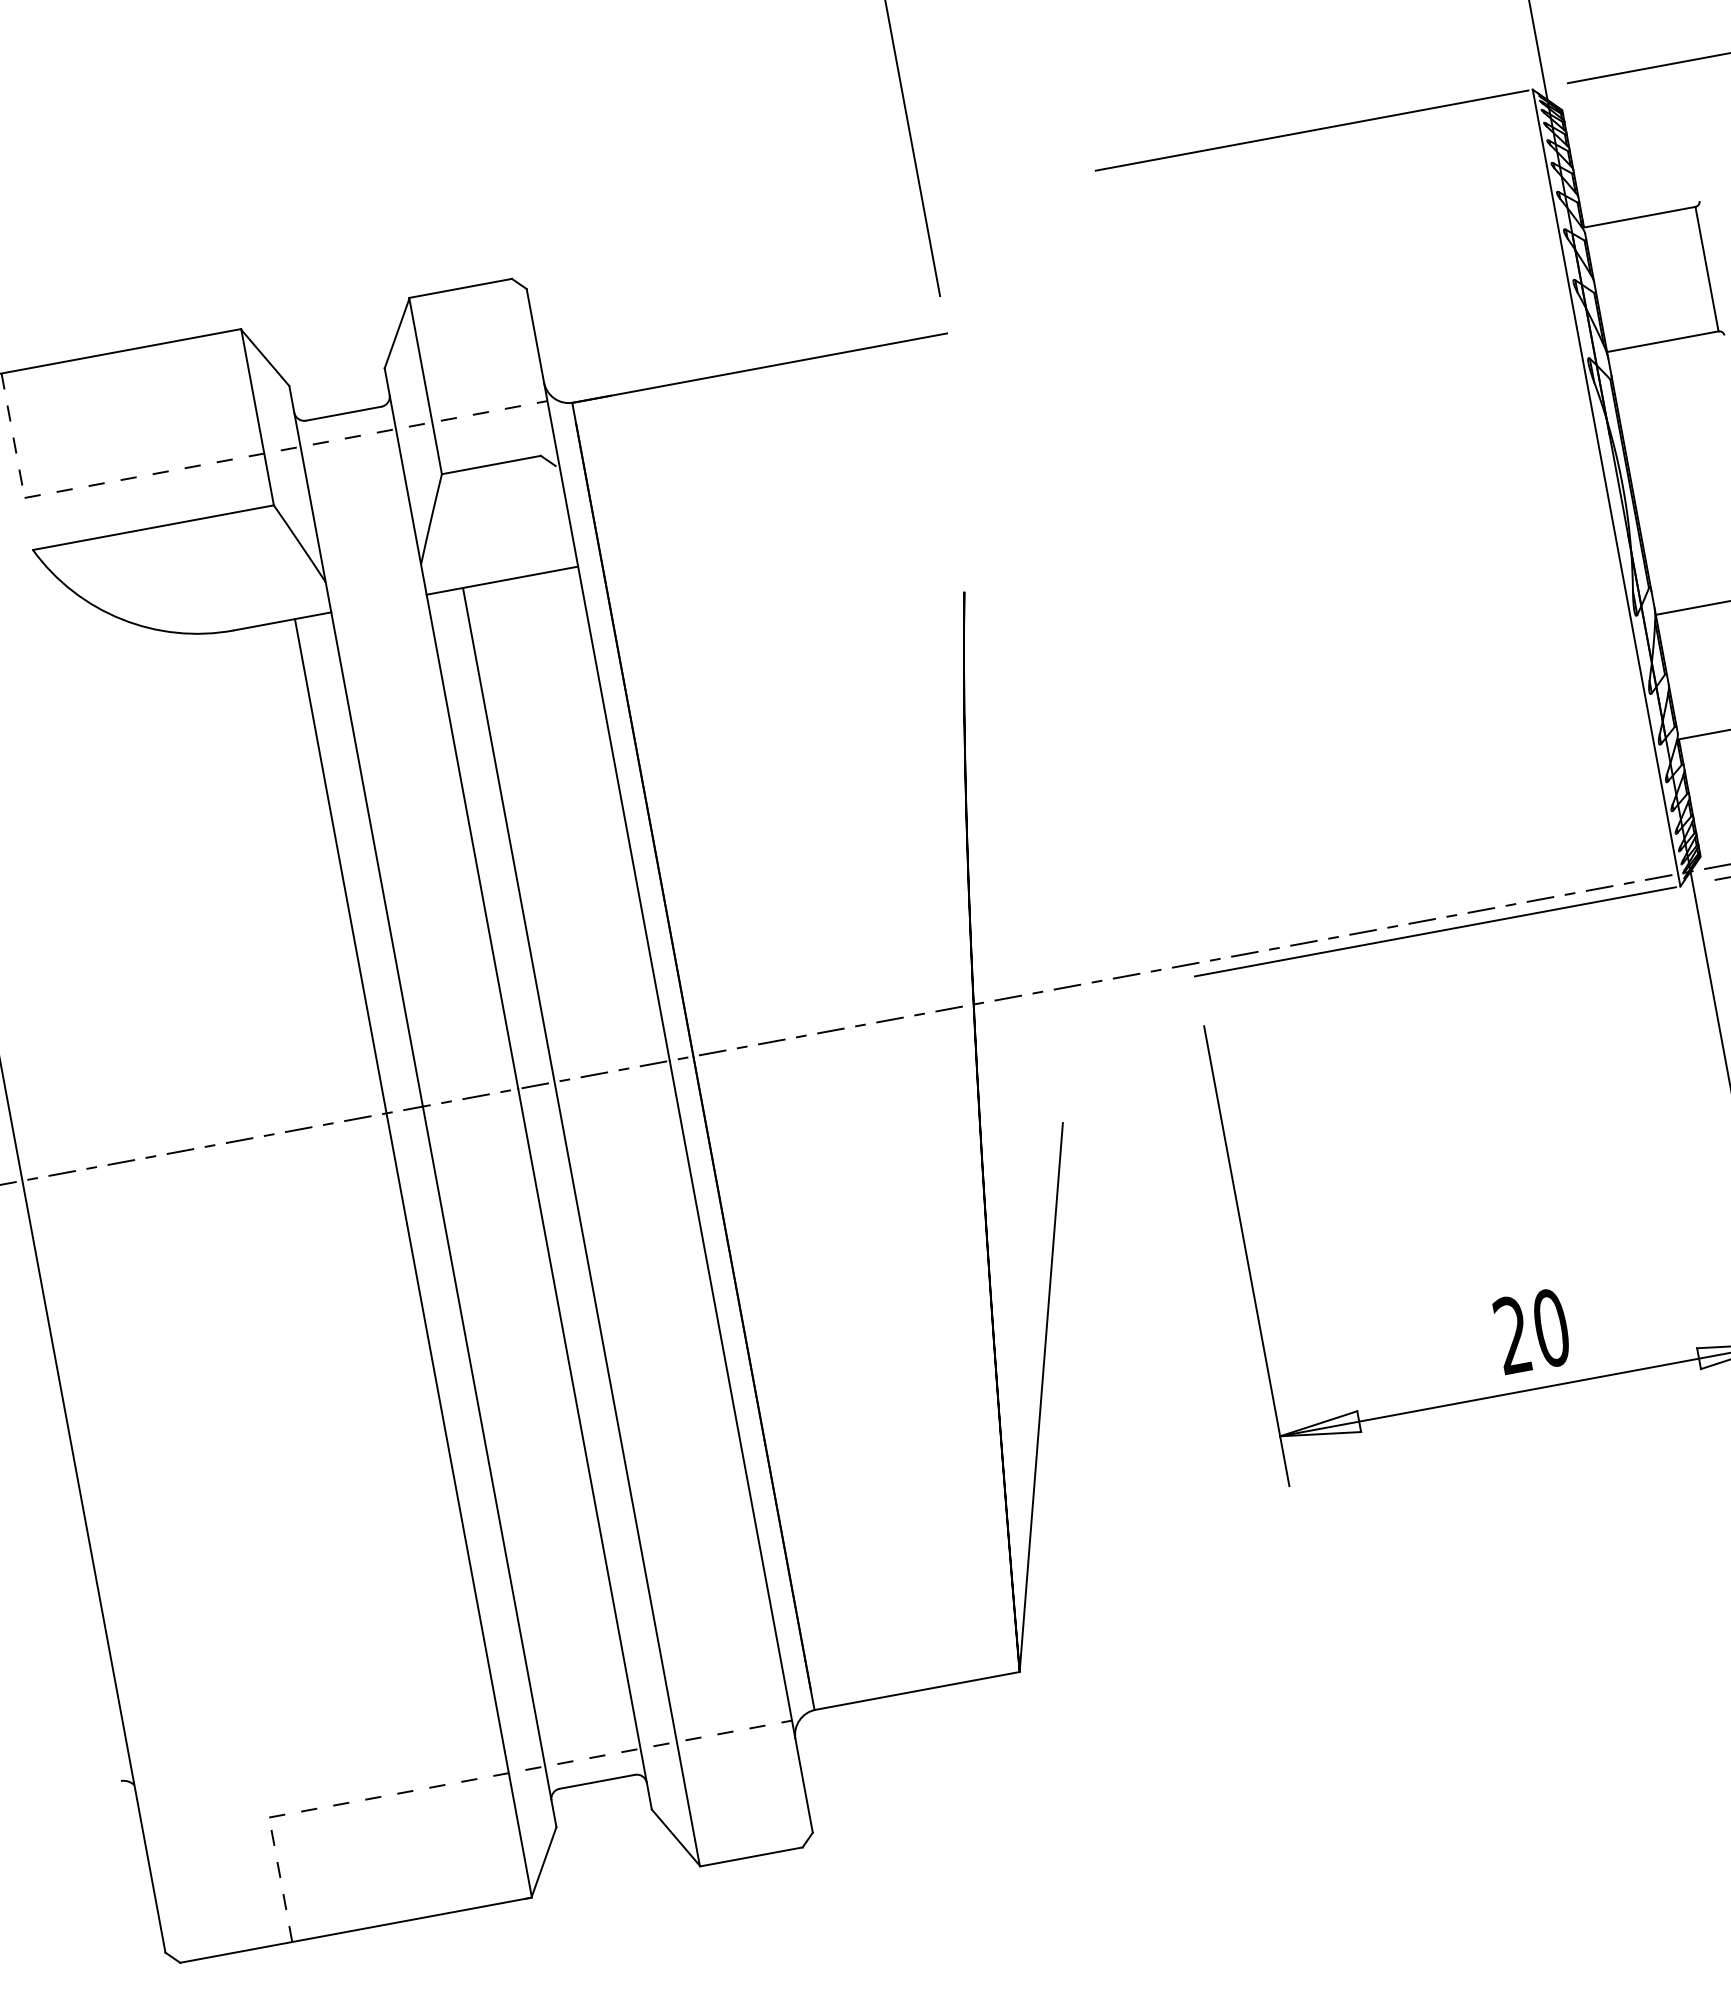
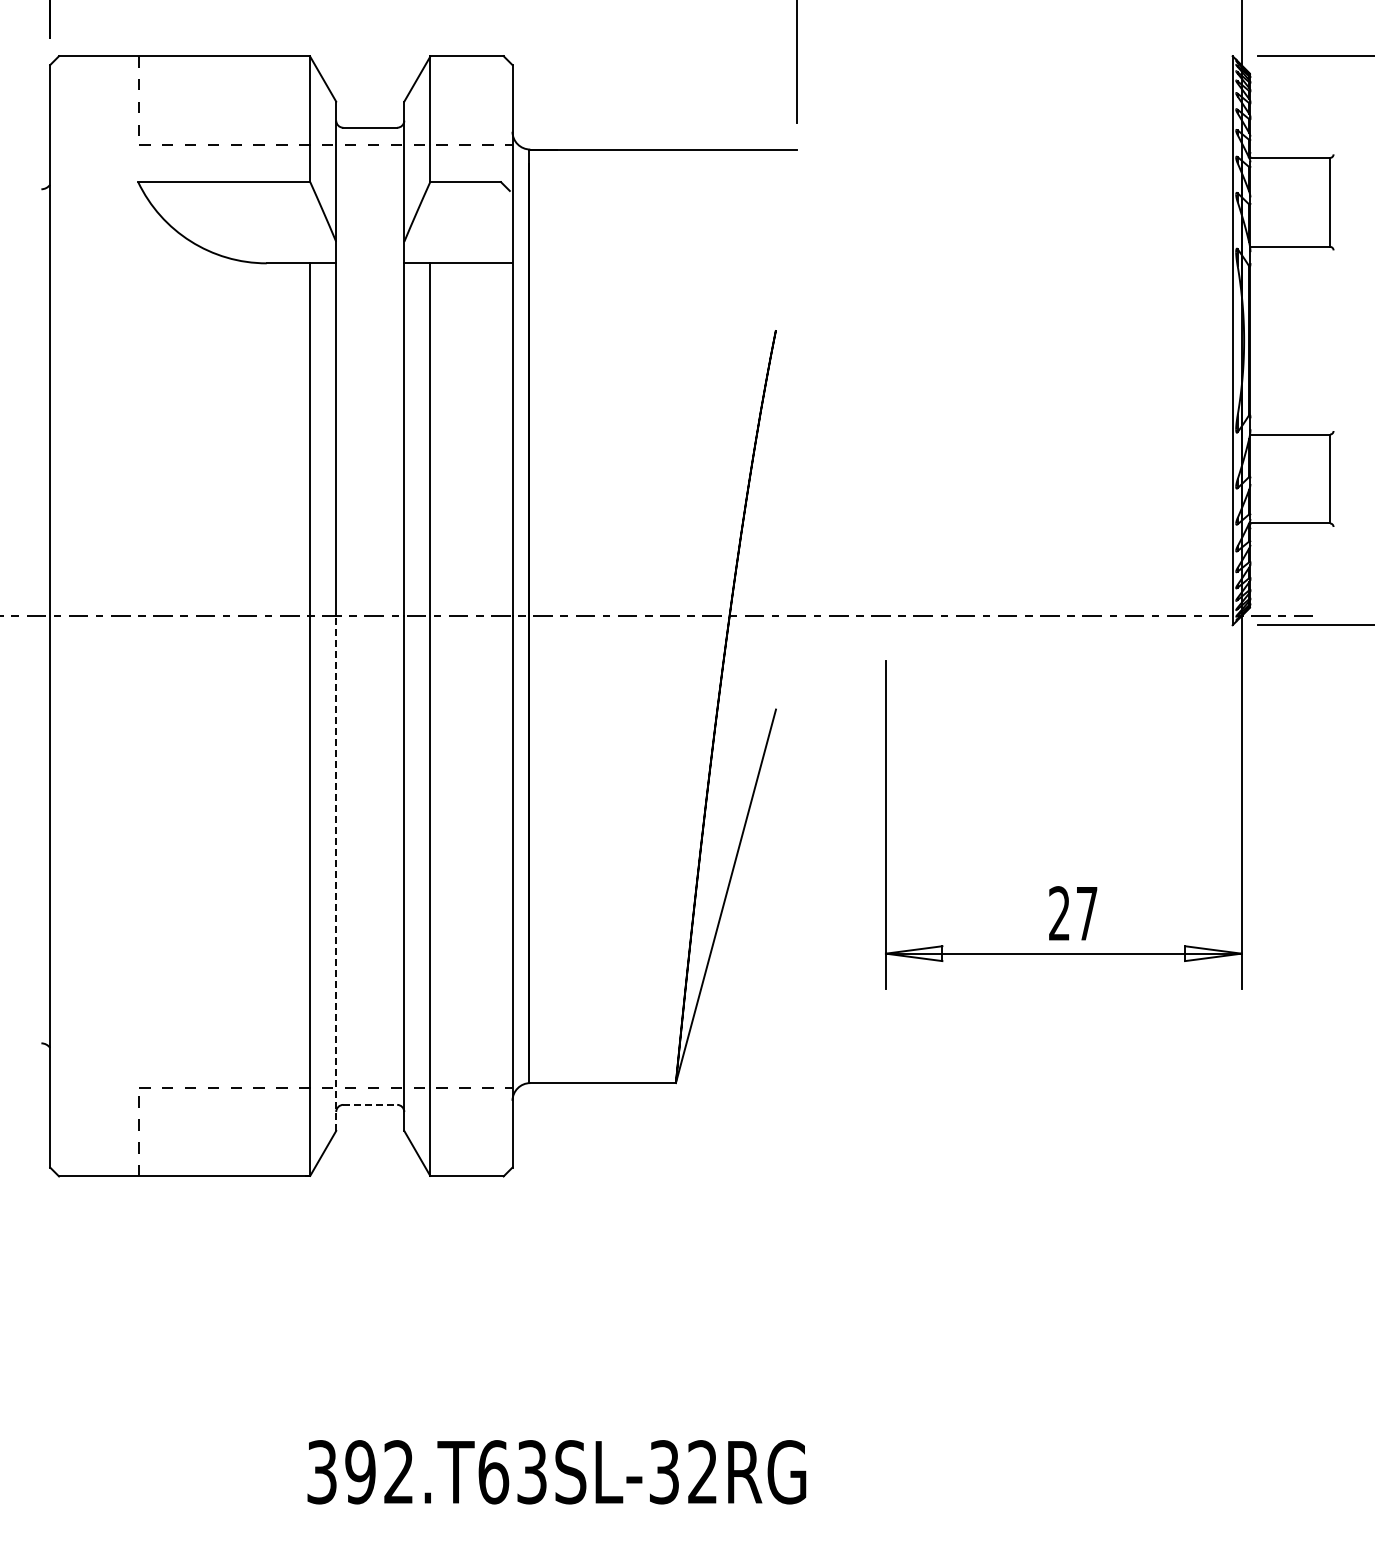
line: (1311, 131) -> (1074, 56), removed
line: (1435, 932) -> (1057, 625), removed
text: (1550, 1328) -> (1086, 913), 20 -> 27
line: (490, 1466) -> (336, 873), solid -> dashed
line: (597, 1781) -> (370, 1104), solid -> dashed

